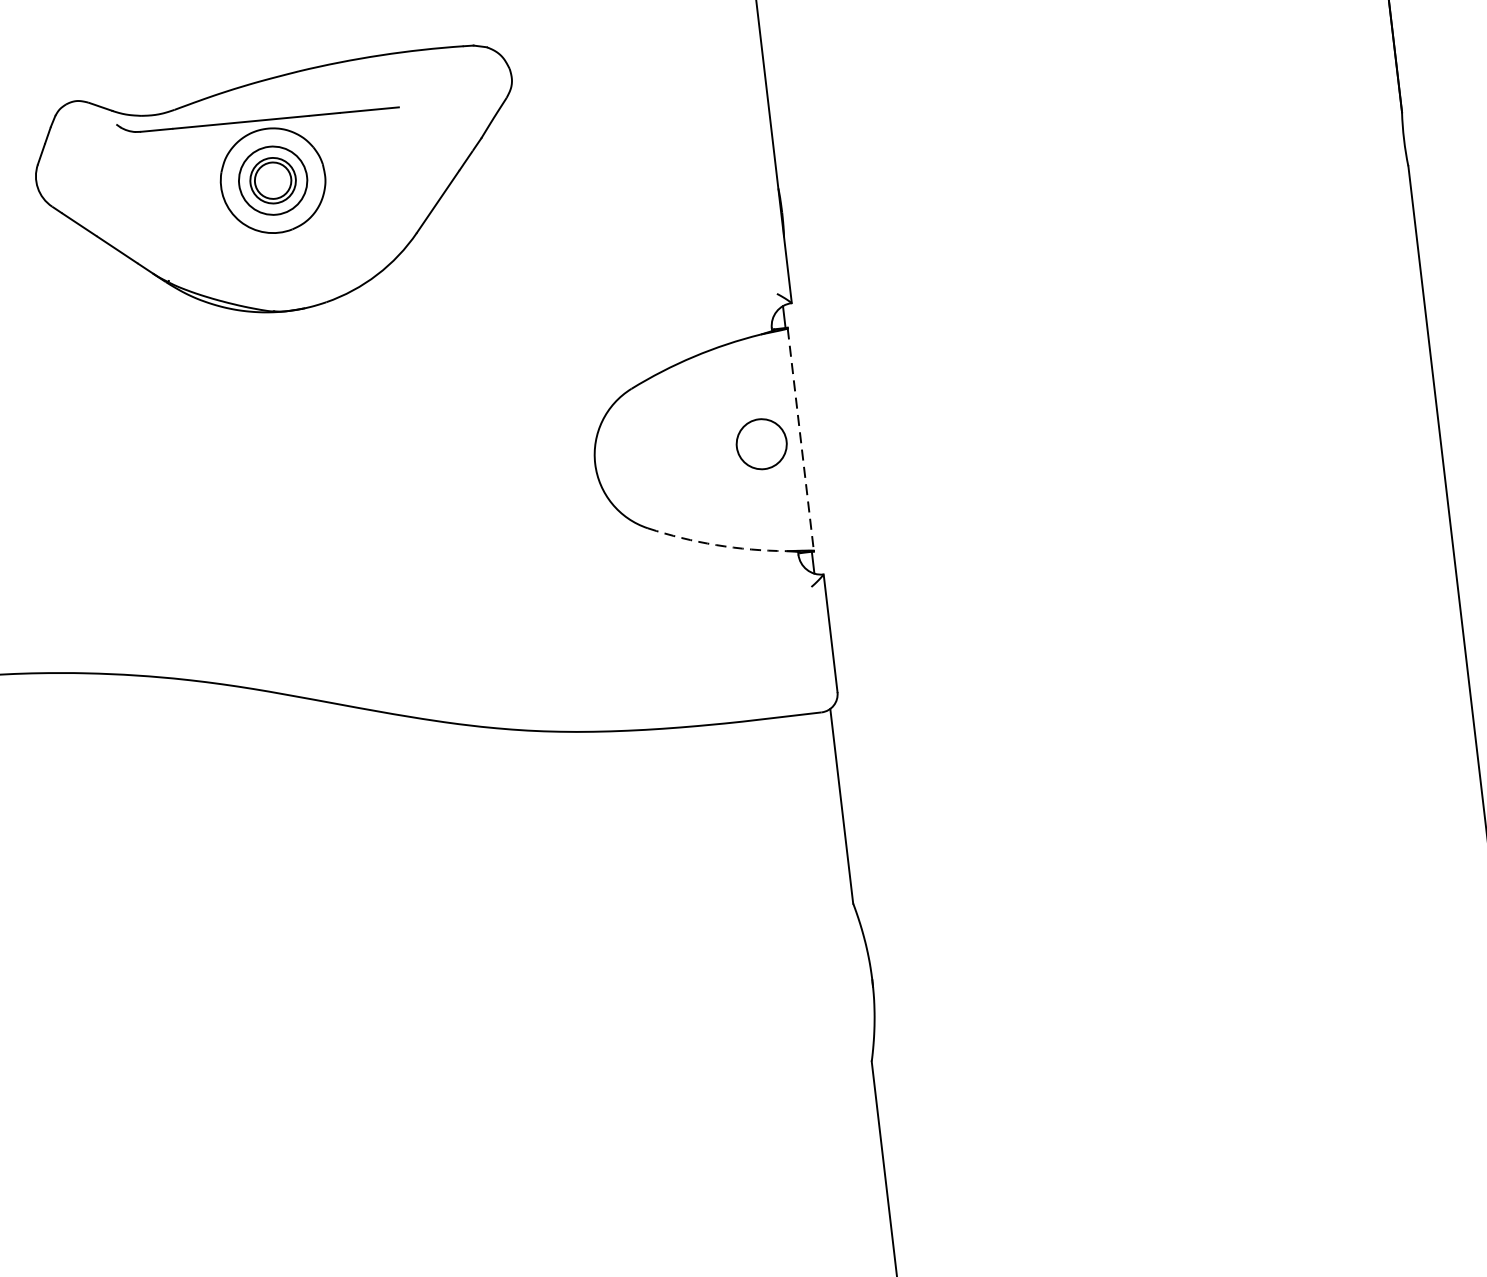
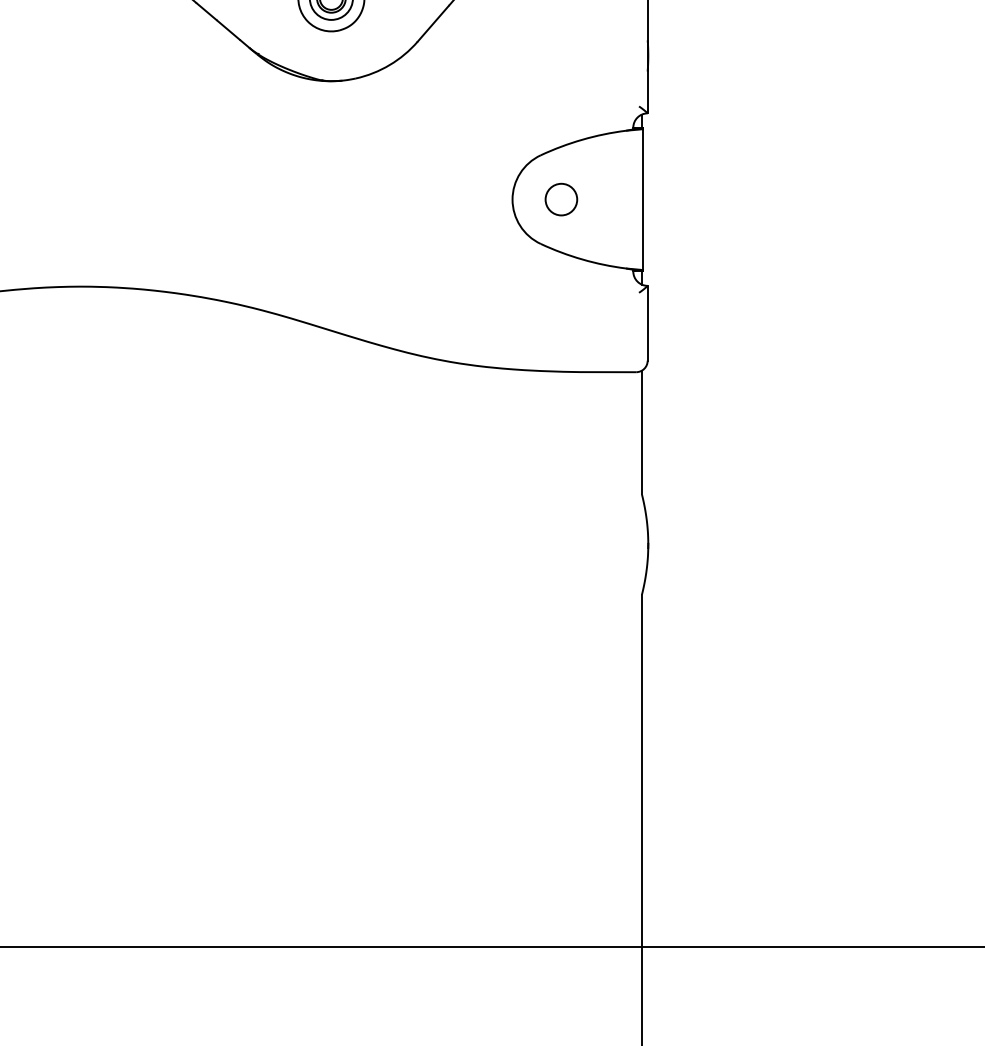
line: (801, 439) -> (643, 199), dashed -> solid
circle: (761, 444) -> (561, 199), moved
arc: (716, 545) -> (582, 259), dashed -> solid

